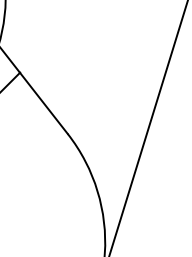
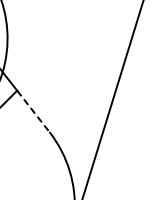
line: (44, 103) -> (33, 111), solid -> dashed

